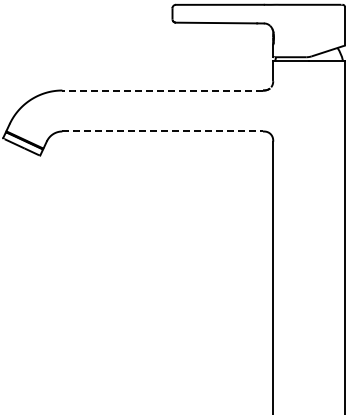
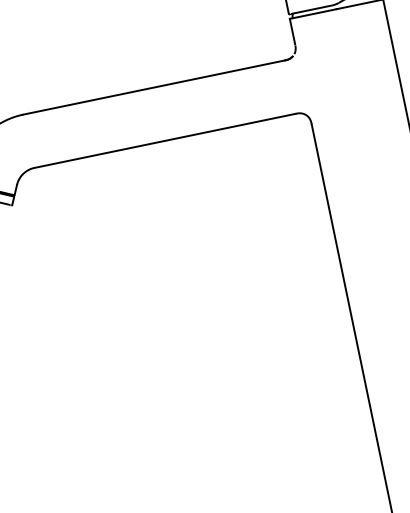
line: (162, 90) -> (153, 87), dashed -> solid
line: (163, 131) -> (166, 140), dashed -> solid

